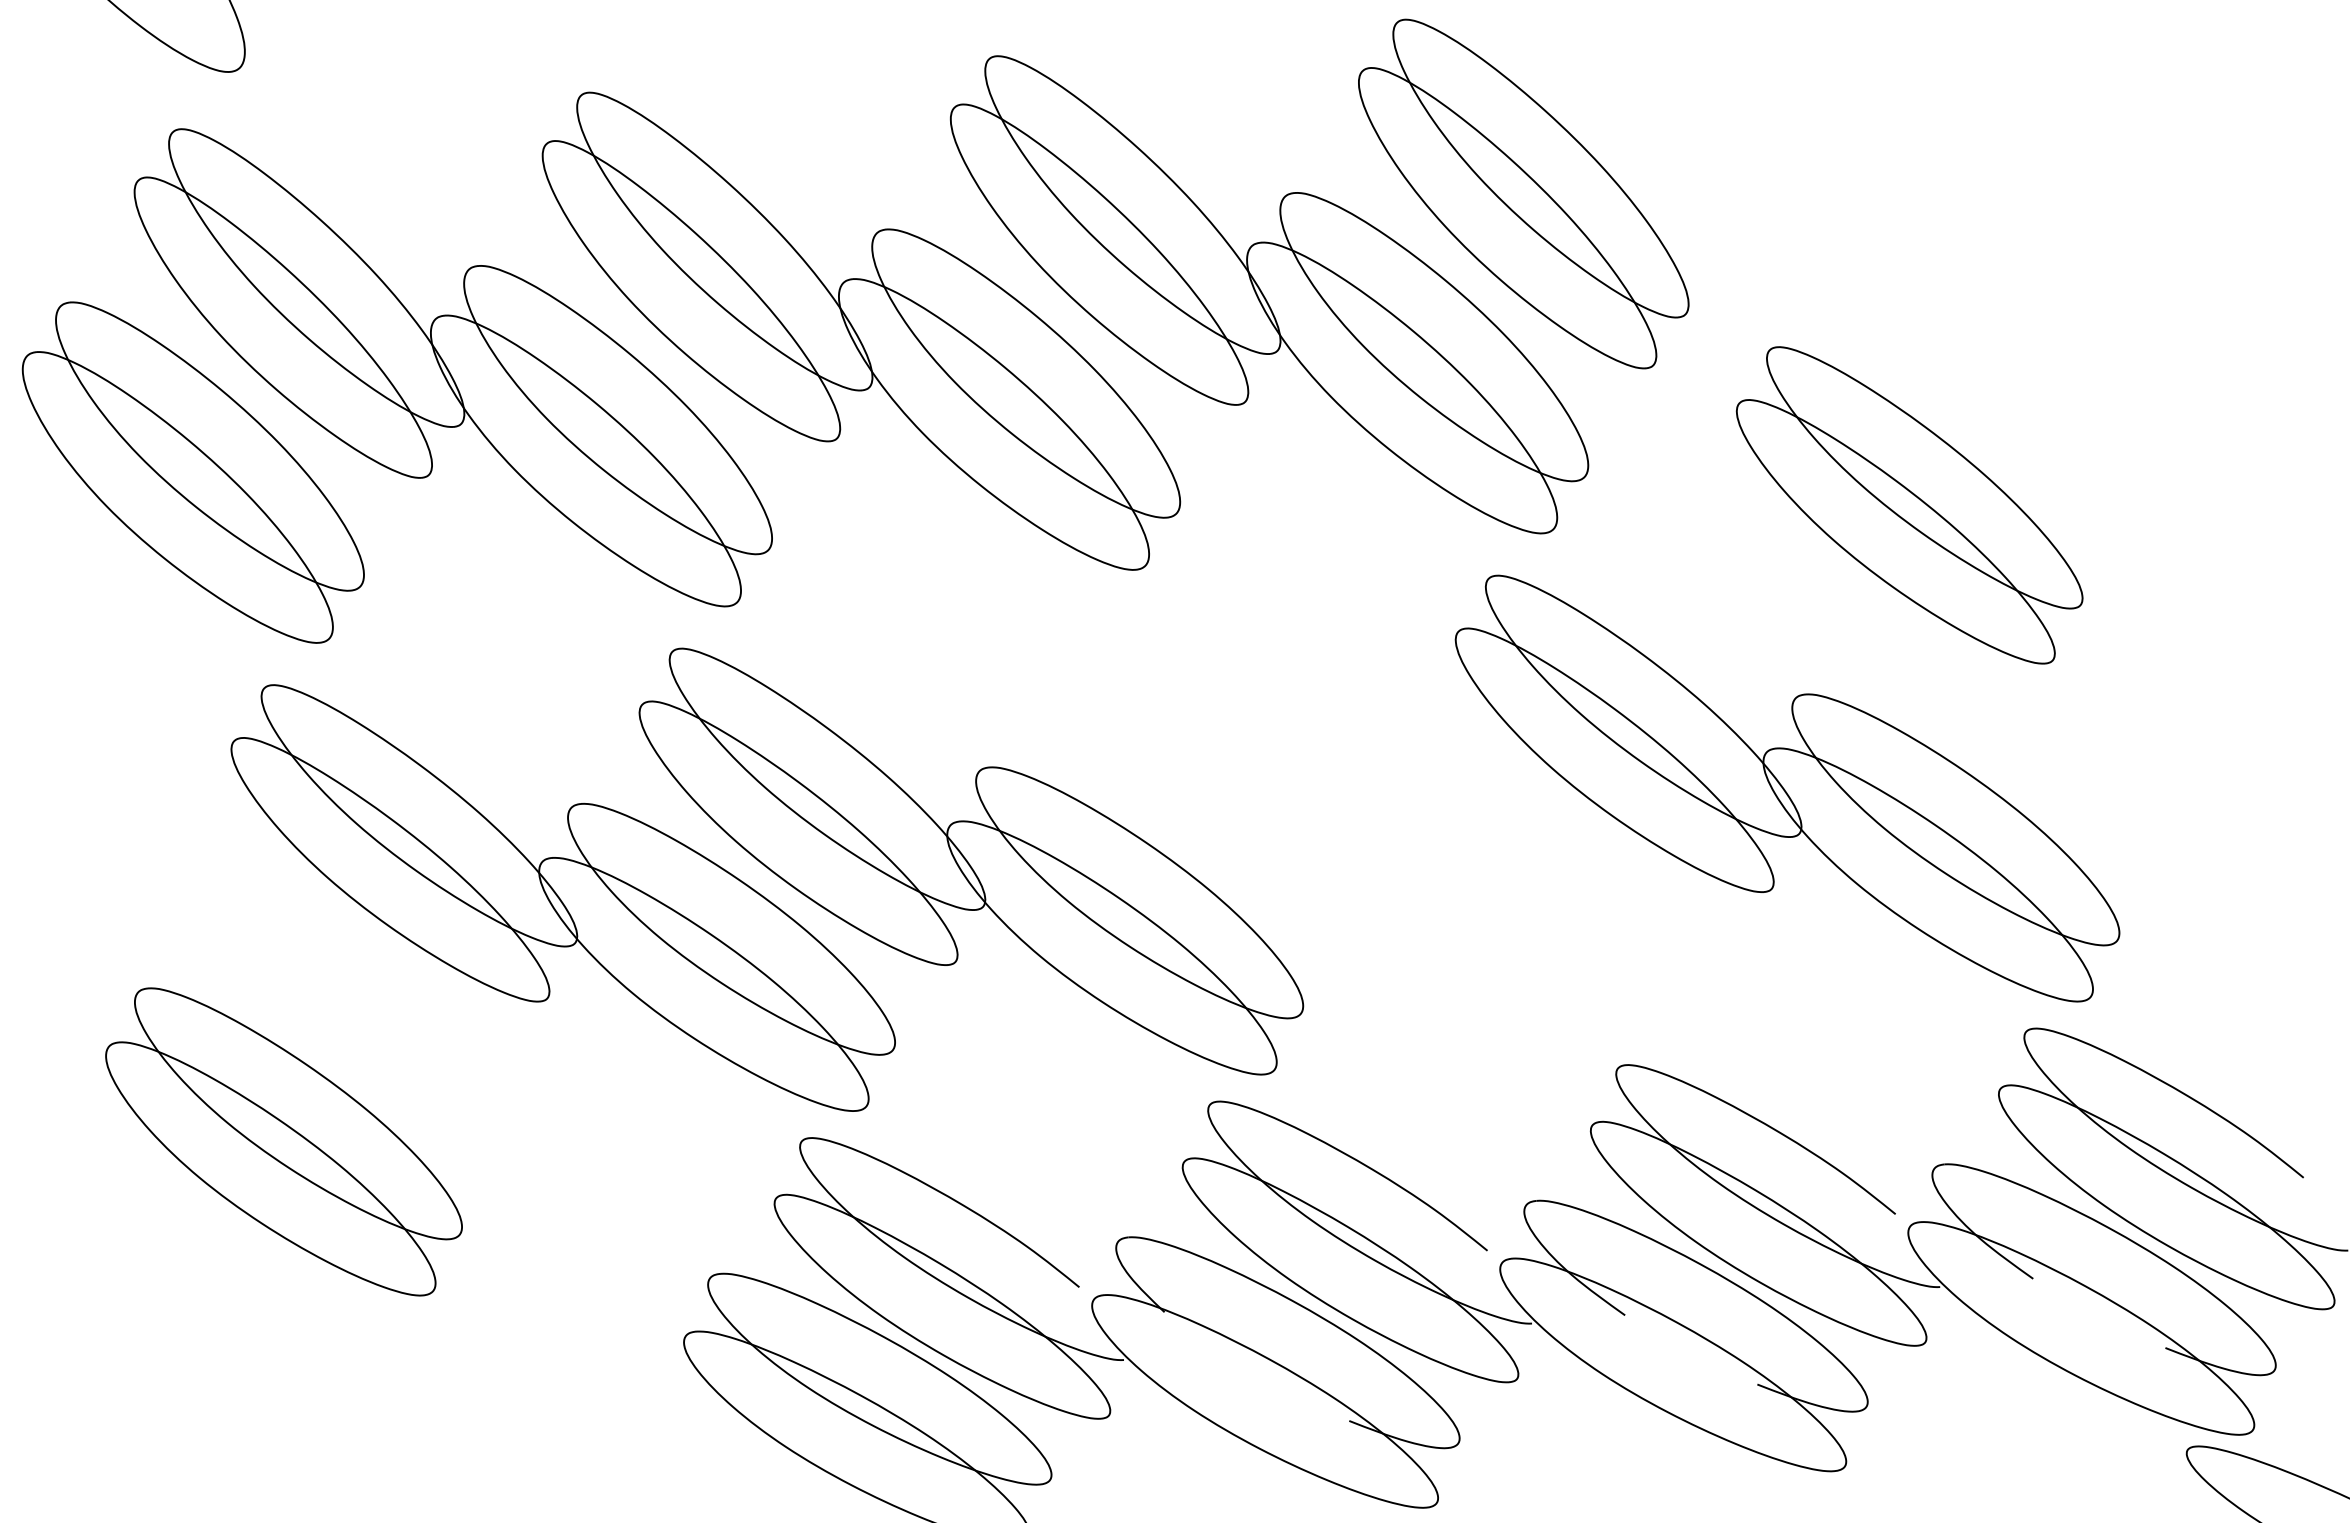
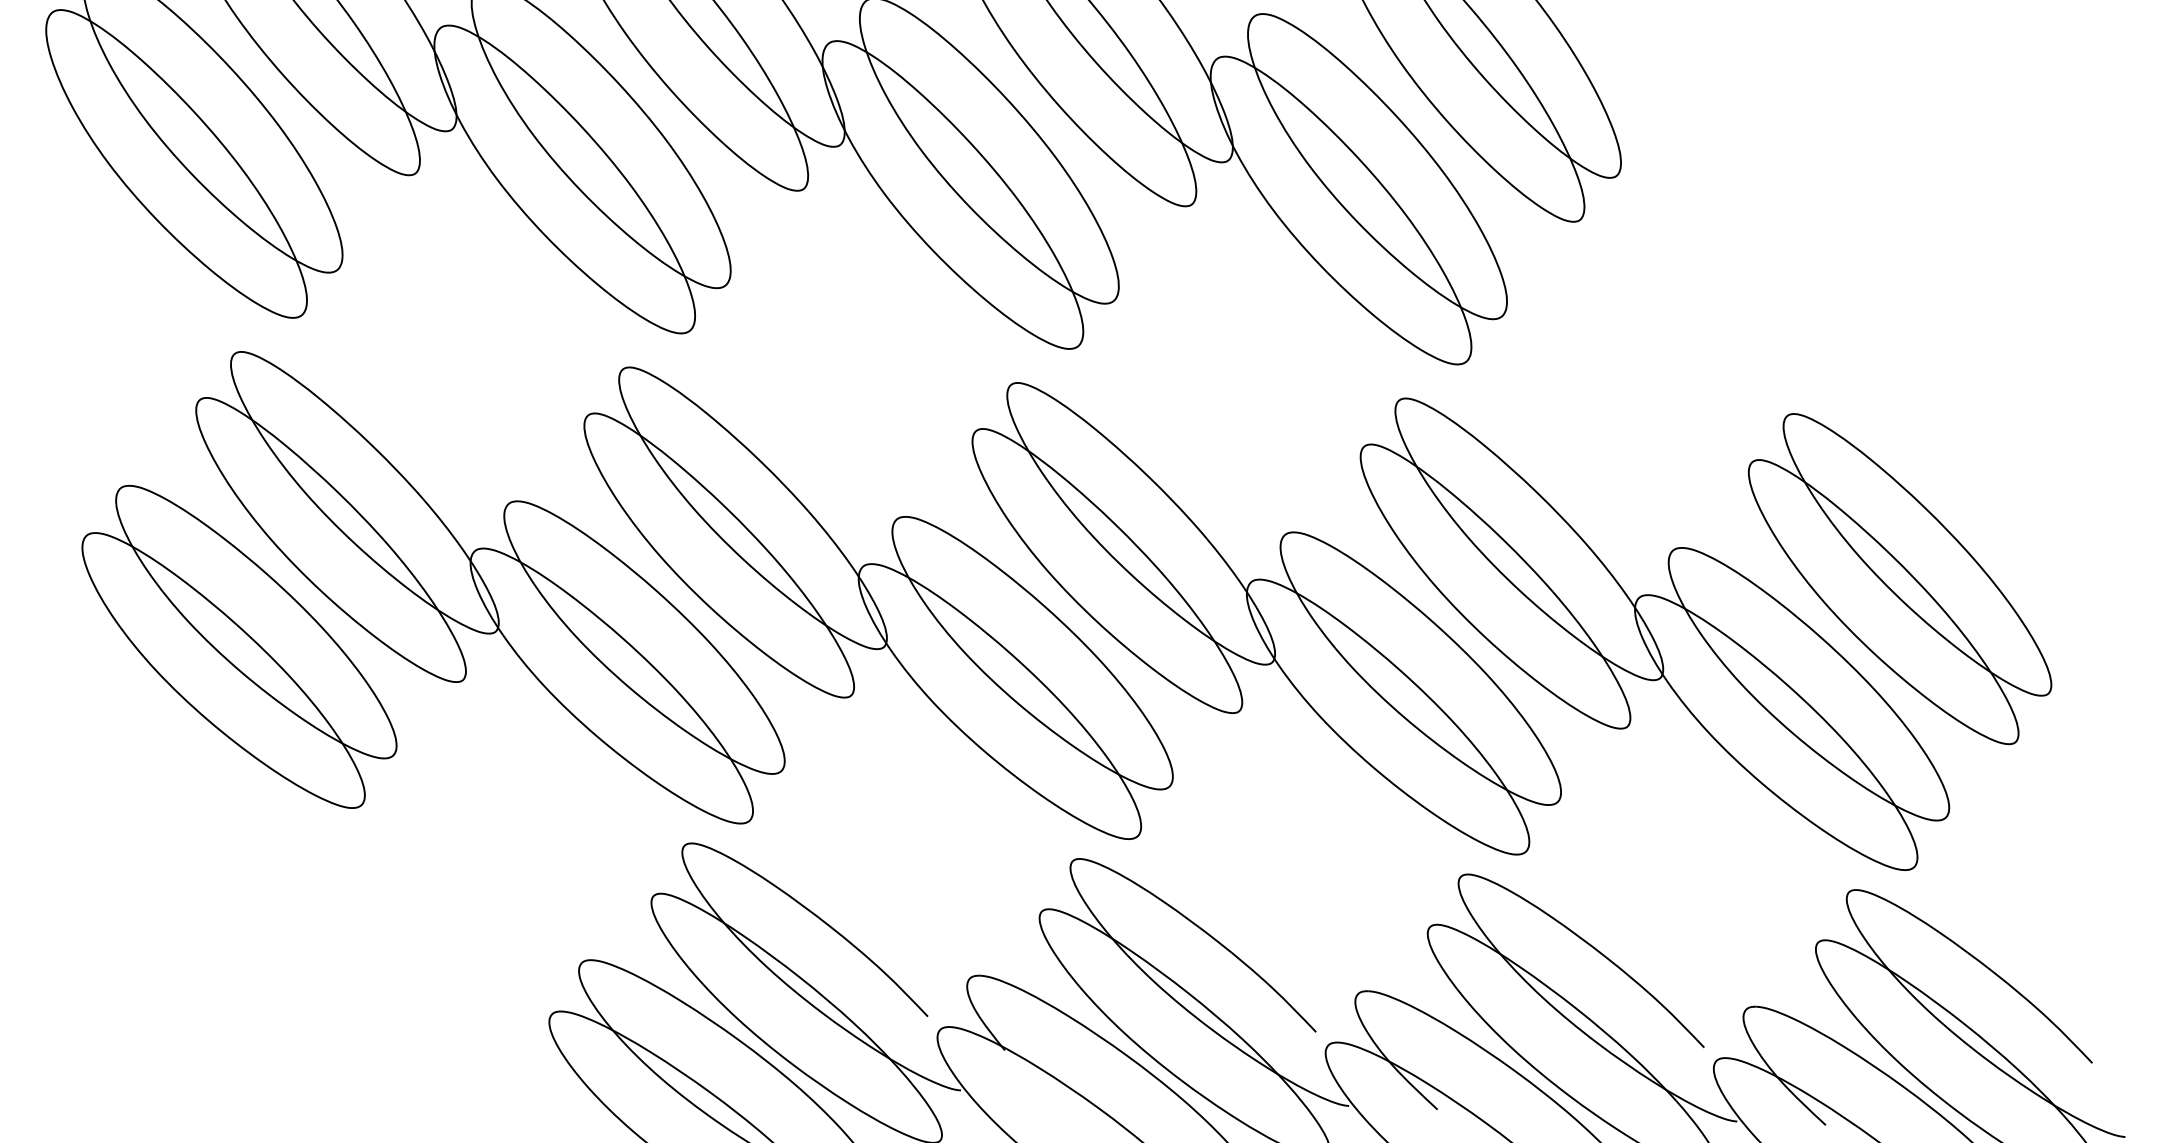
part: (1909, 505) -> (1899, 578), moved
part: (1379, 824) -> (1266, 618), added
part: (283, 1141) -> (239, 646), moved

